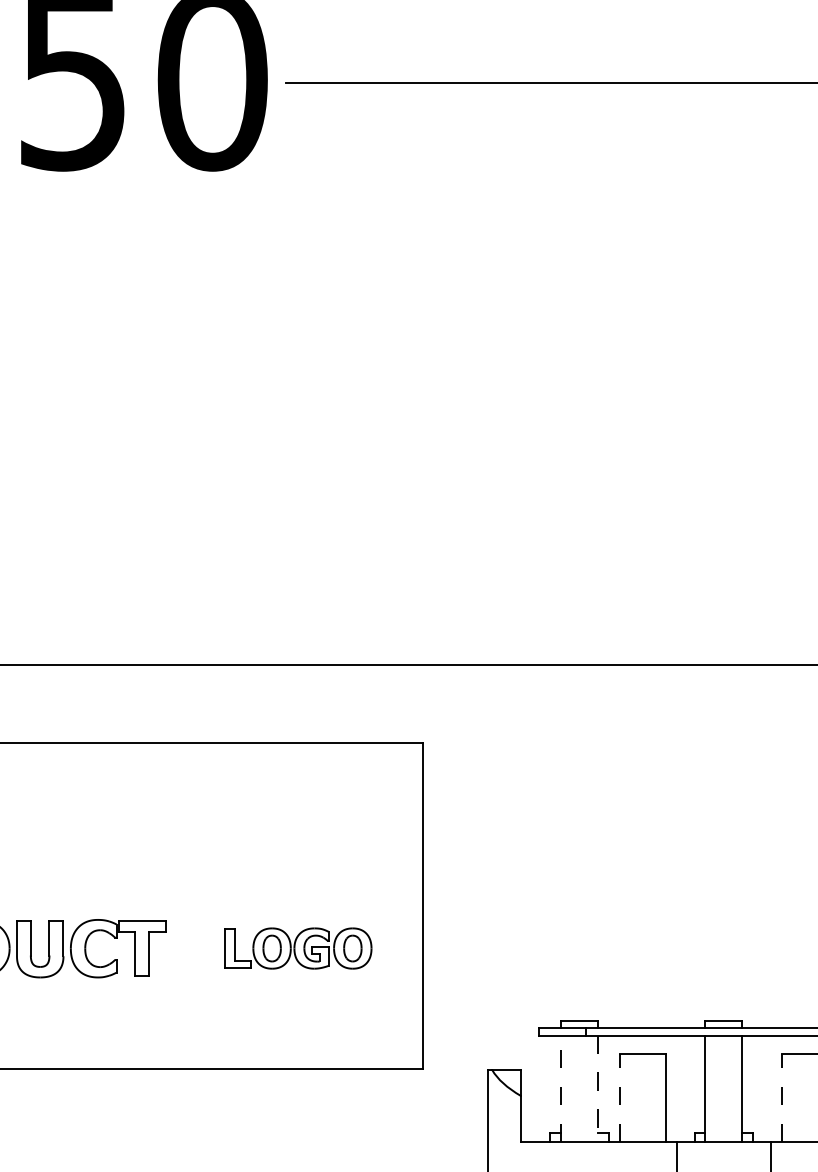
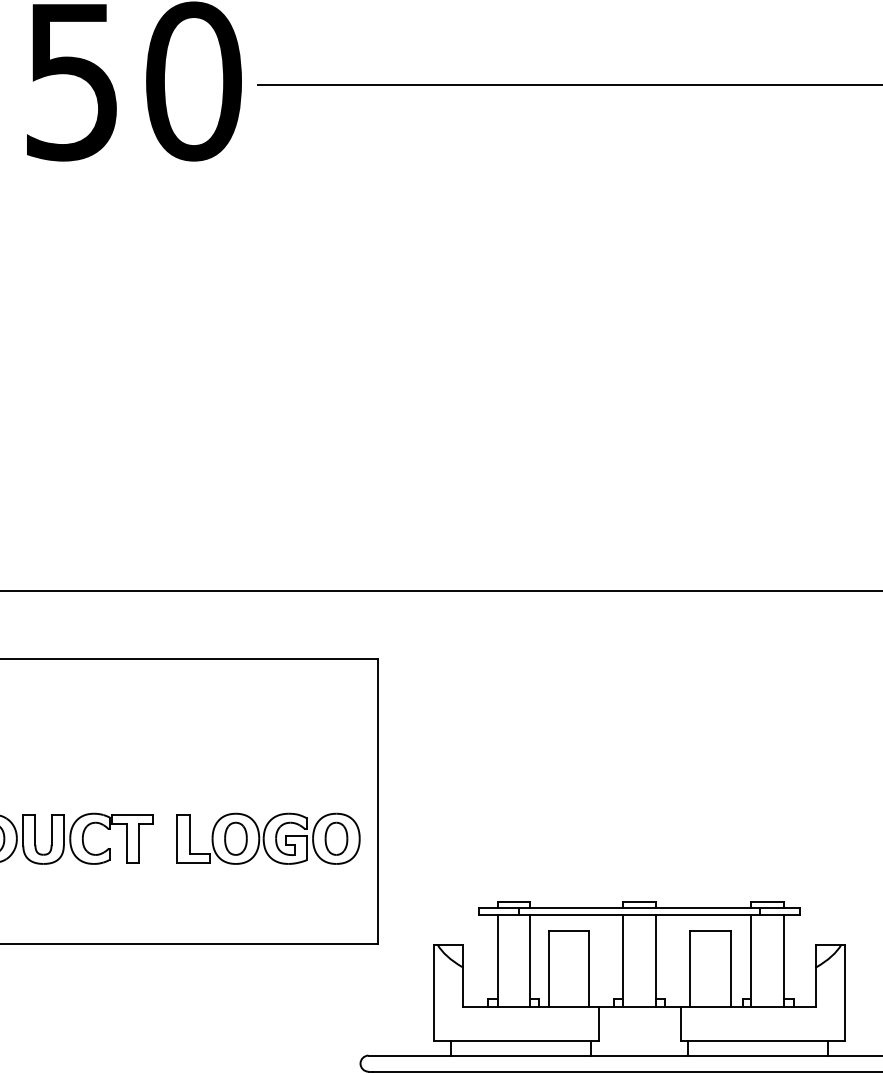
part: (298, 948) -> (268, 838), size x1.43
line: (560, 1088) -> (497, 960), dashed -> solid
line: (597, 1089) -> (529, 961), dashed -> solid
line: (619, 1097) -> (548, 968), dashed -> solid
line: (782, 1097) -> (690, 968), dashed -> solid

